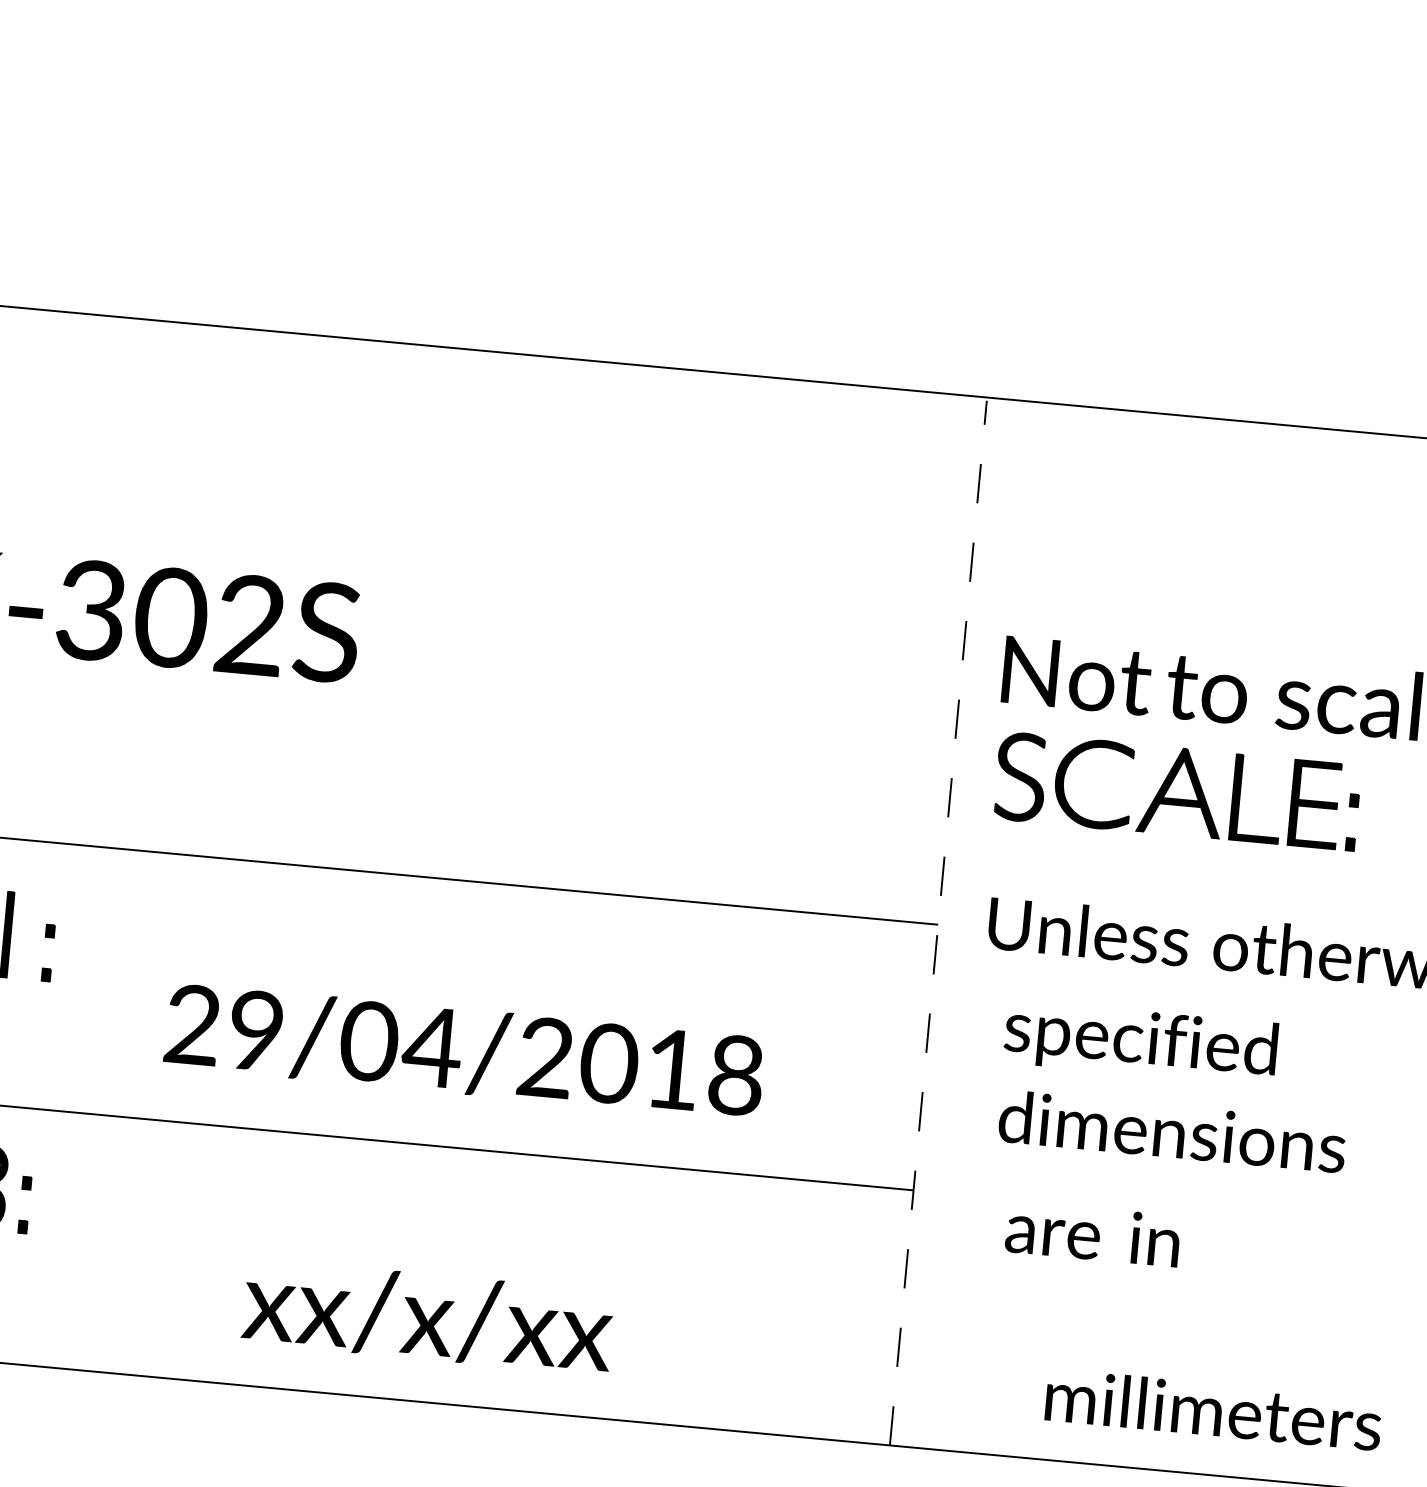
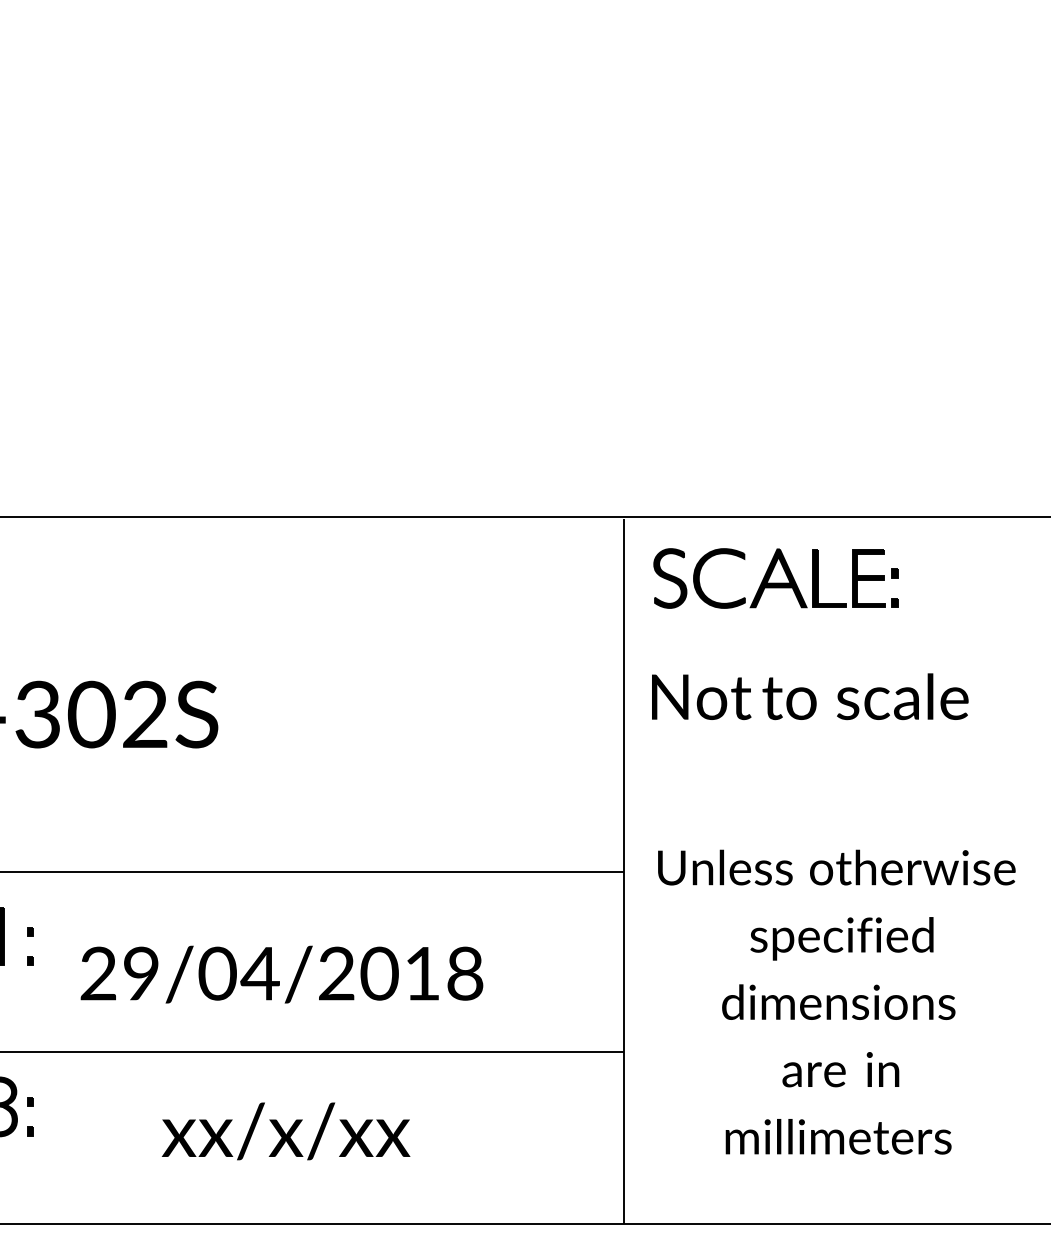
part: (1176, 791) -> (775, 578), moved
line: (938, 923) -> (624, 871), dashed -> solid
text: (1140, 1042) -> (841, 938), moved
text: (463, 1051) -> (281, 974), moved
text: (1172, 1130) -> (838, 1001), moved
text: (1092, 1233) -> (840, 1069), moved
text: (427, 1316) -> (285, 1131), moved
text: (1213, 1409) -> (838, 1136), moved

